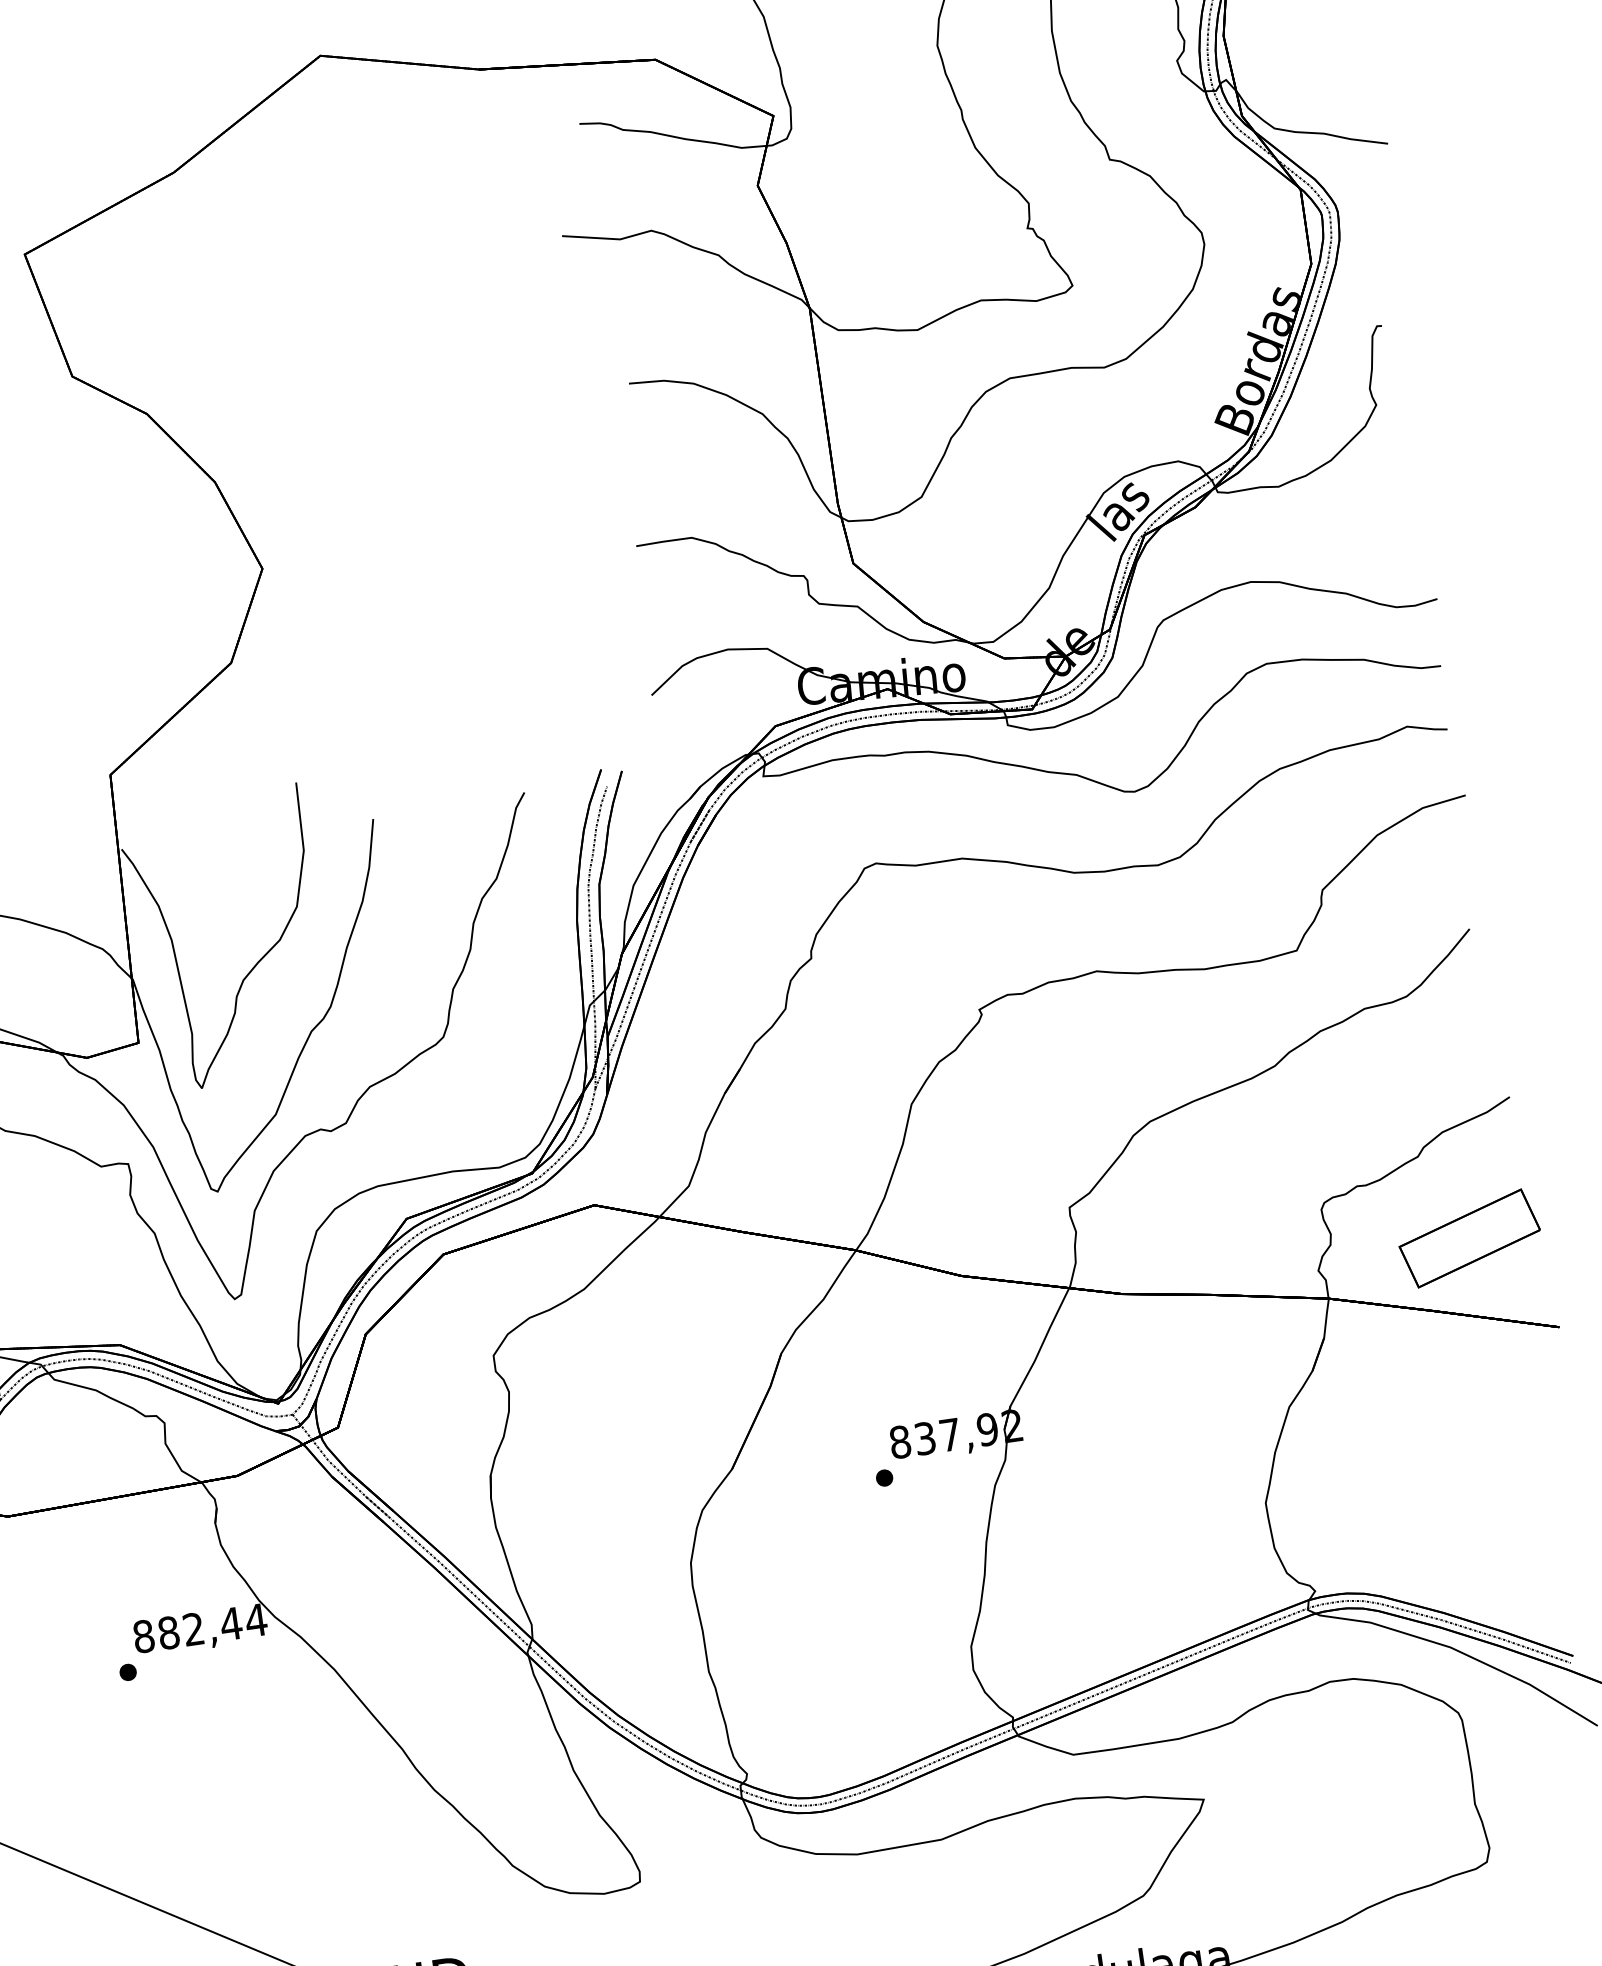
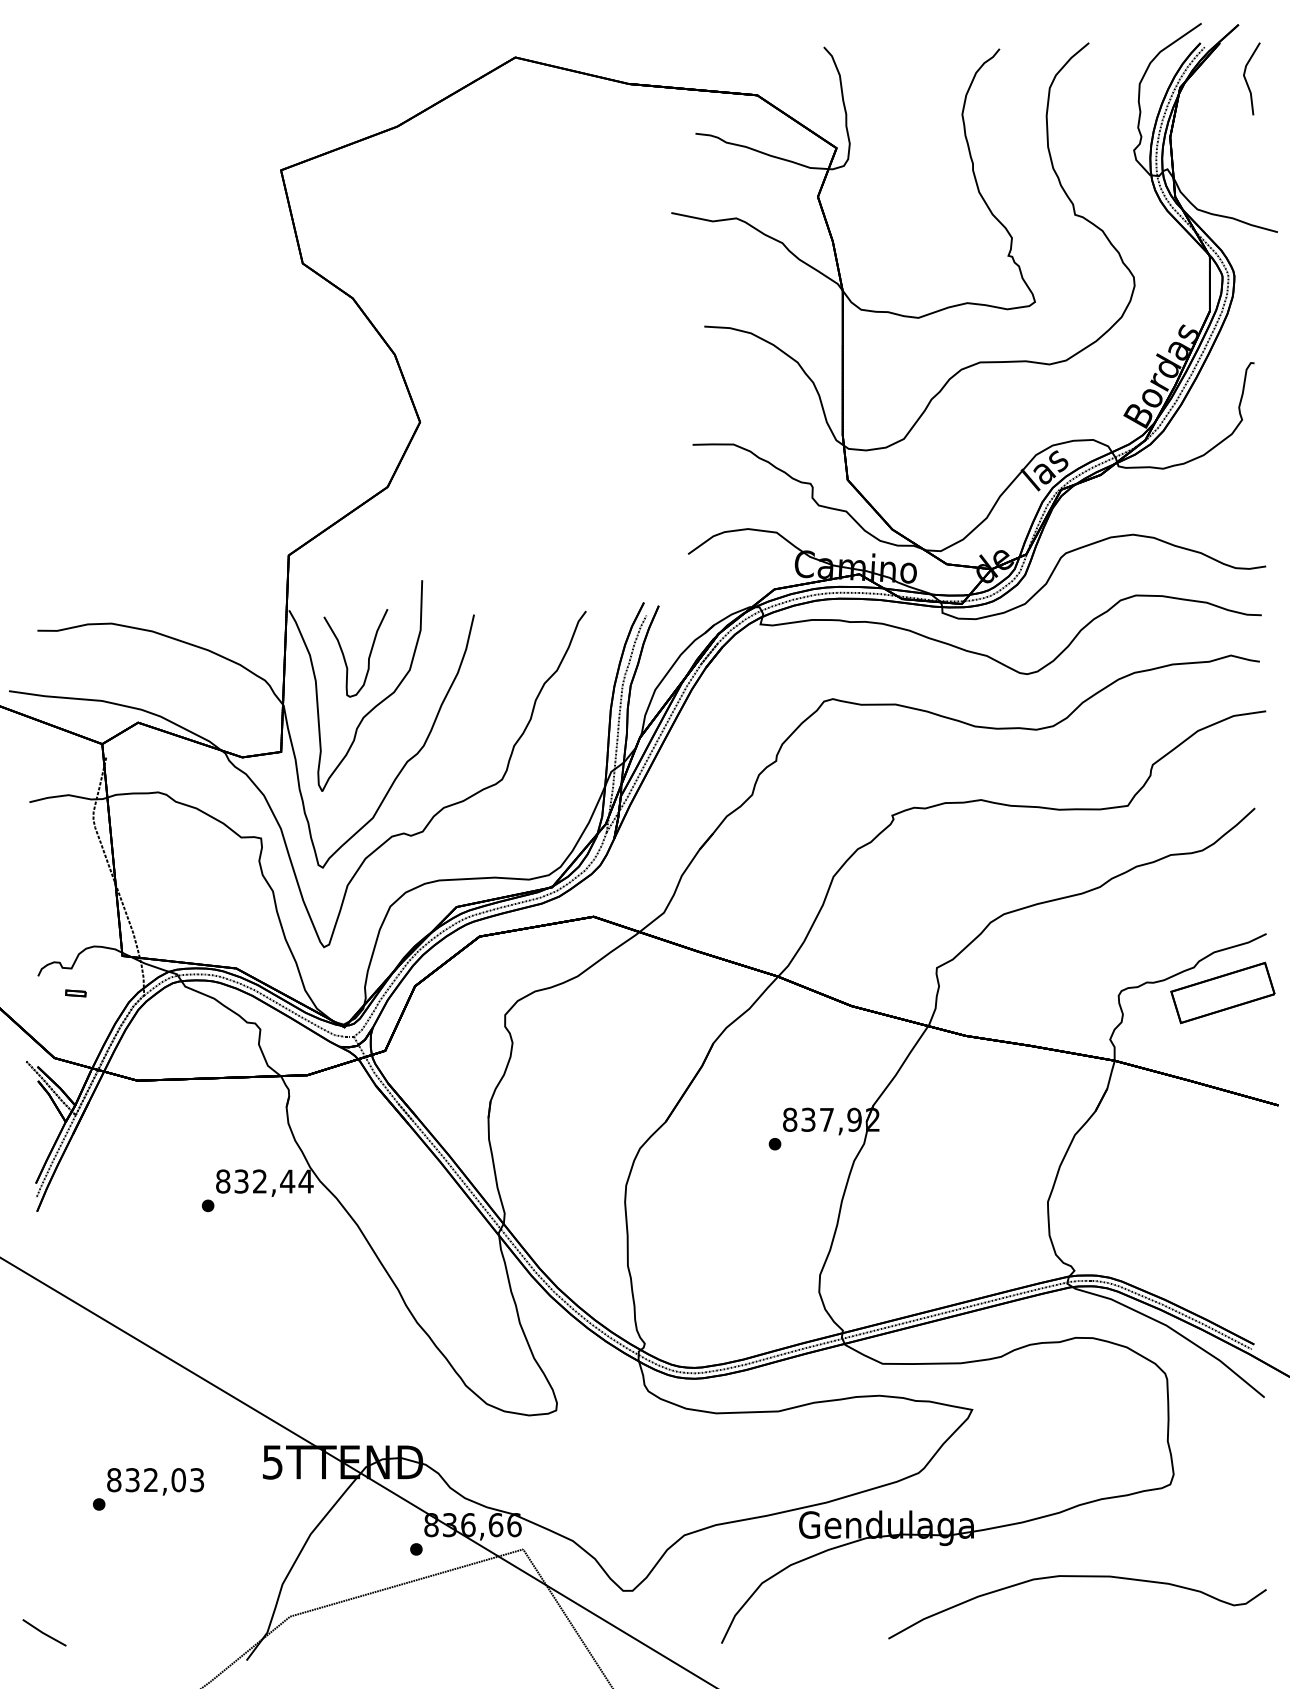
curve: (205, 898) -> (344, 654), added
part: (1469, 1237) -> (1222, 992), moved
text: (168, 1632) -> (241, 1181), 882,44 -> 832,44

